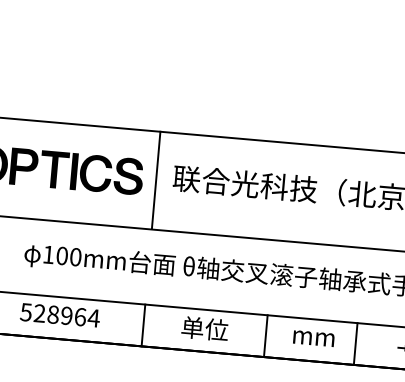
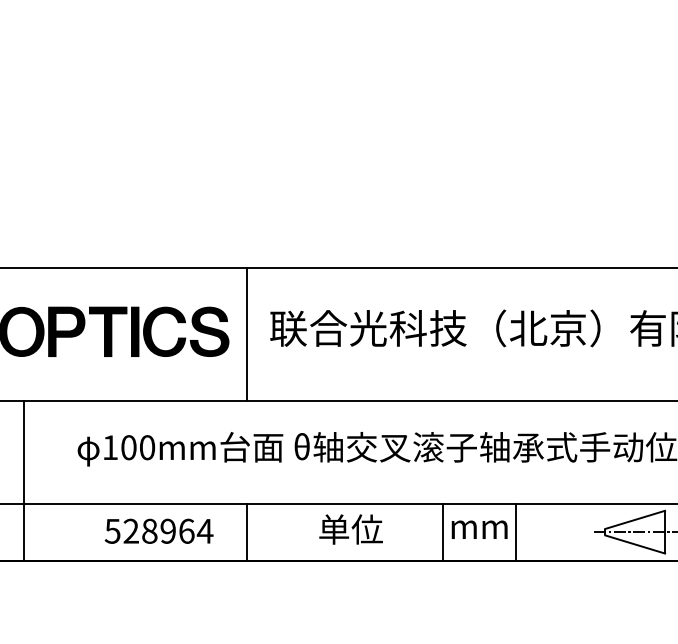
text: (59, 314) -> (158, 530), moved
text: (204, 328) -> (350, 529), moved
line: (266, 335) -> (443, 531), moved
line: (355, 343) -> (515, 531), moved

